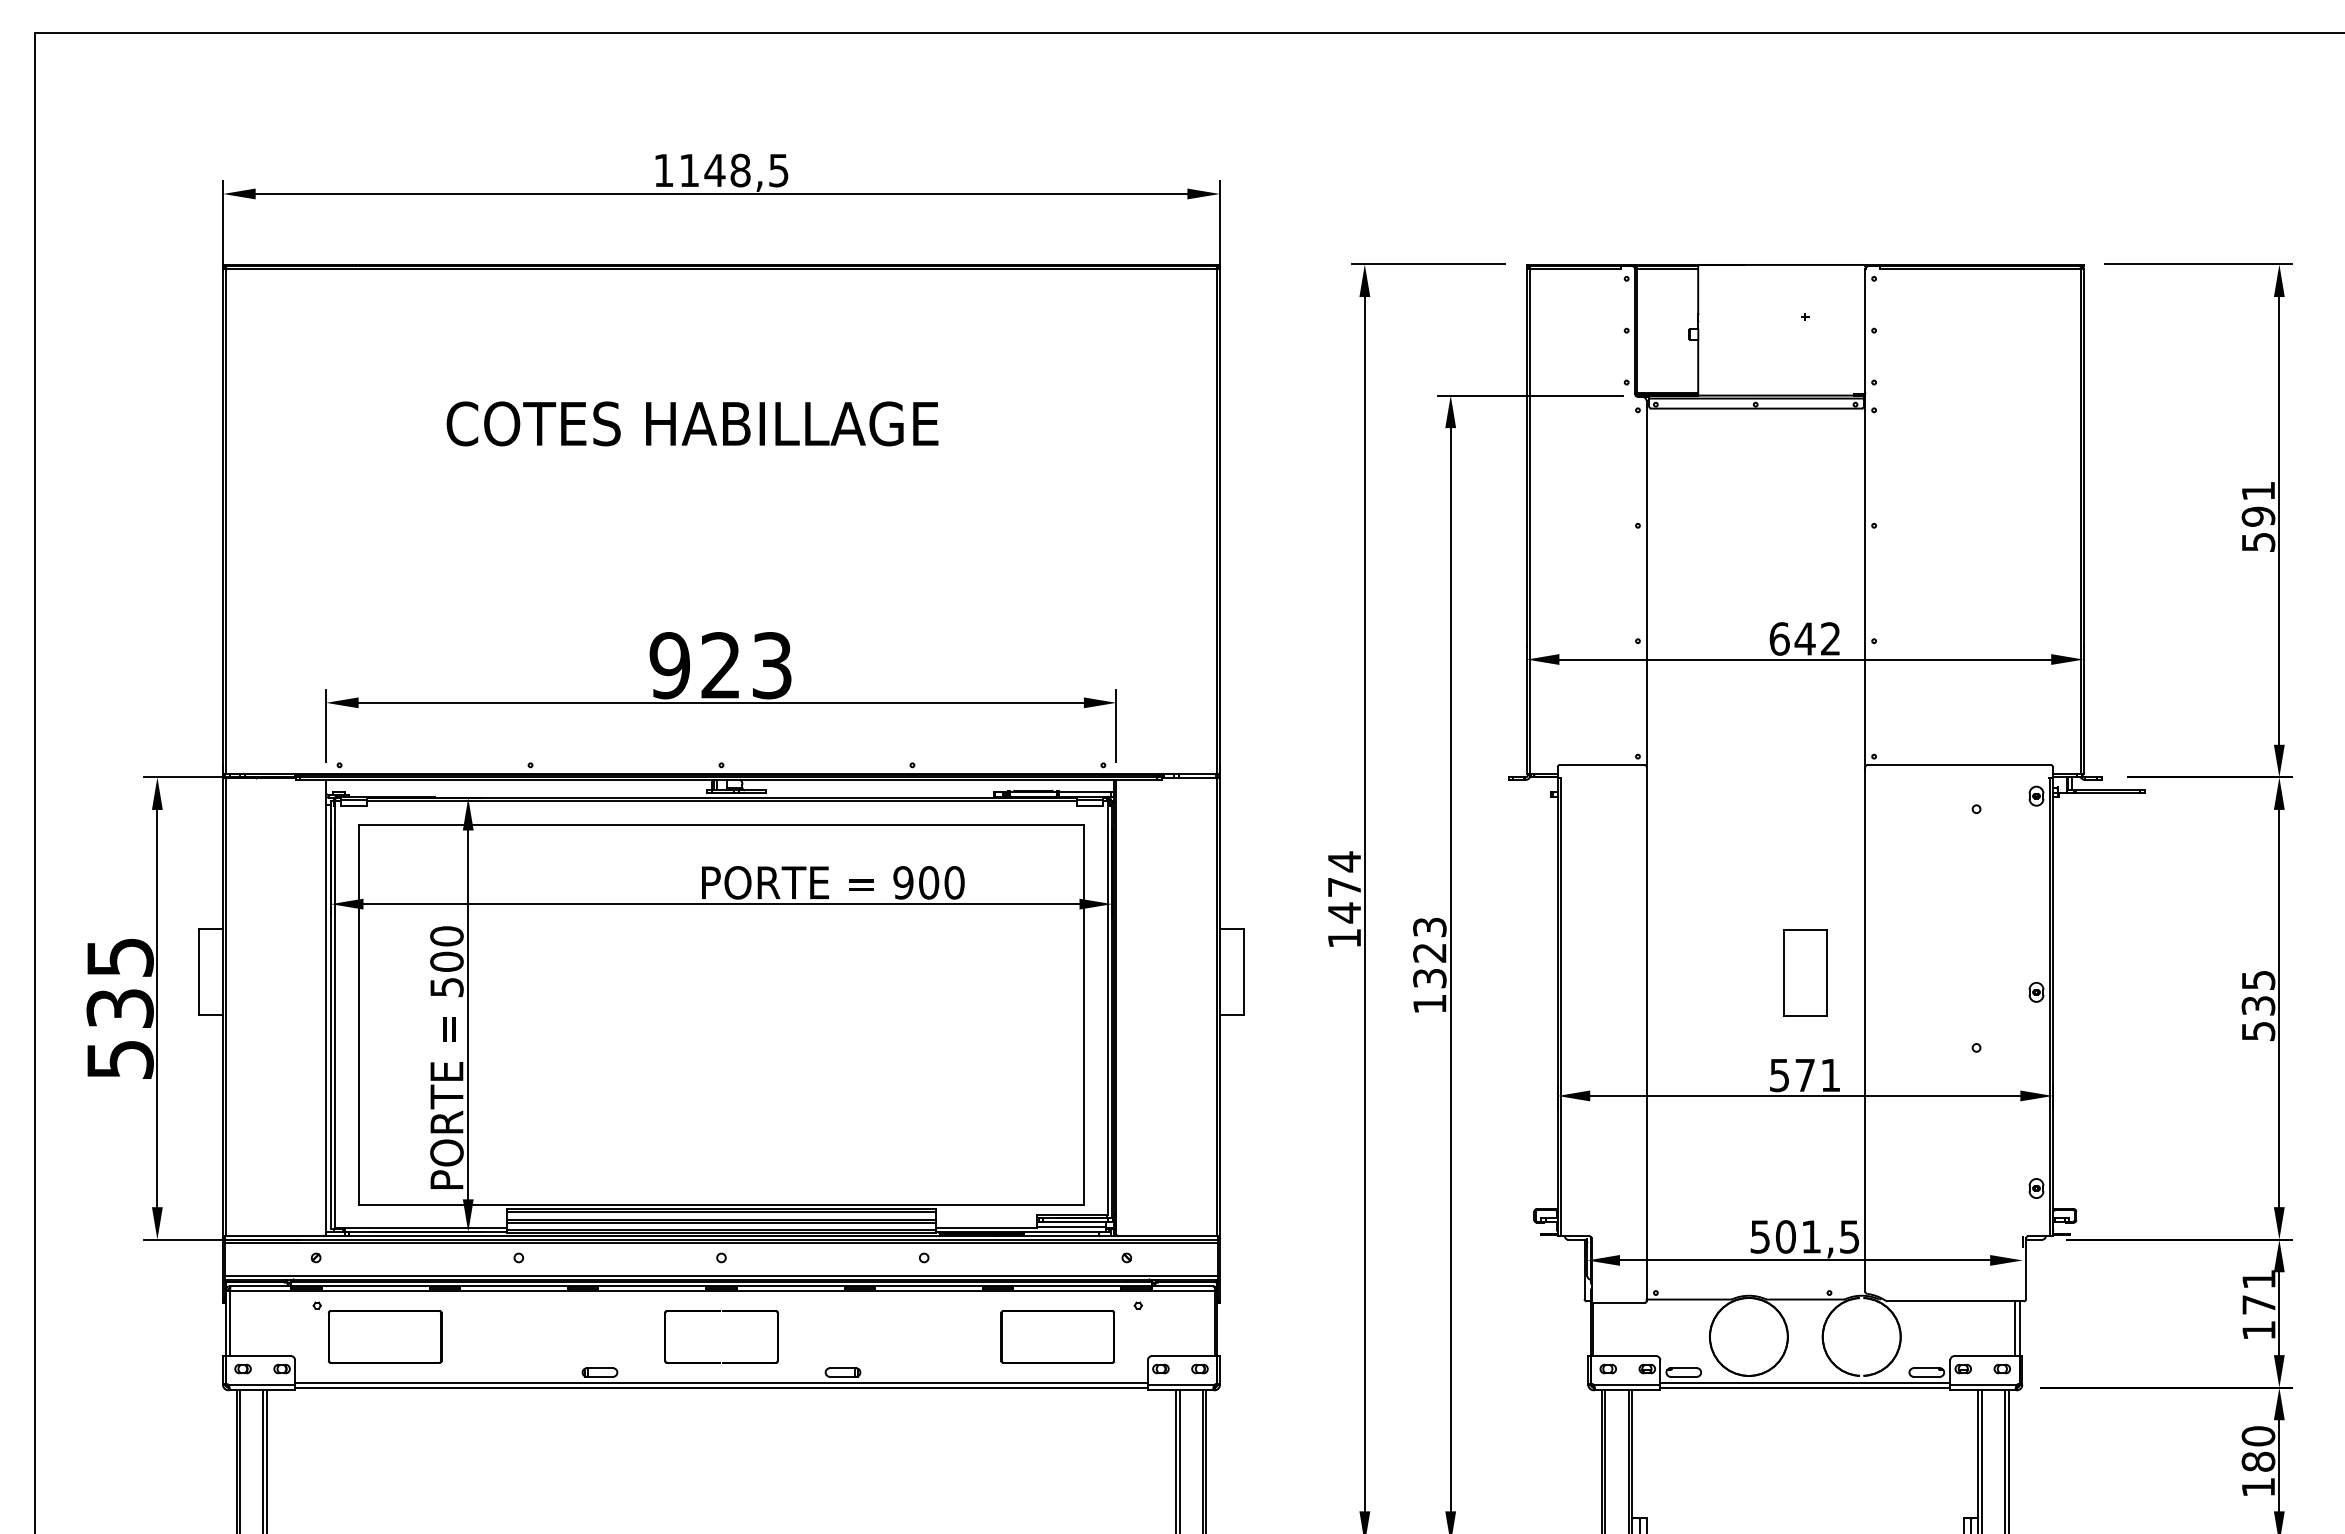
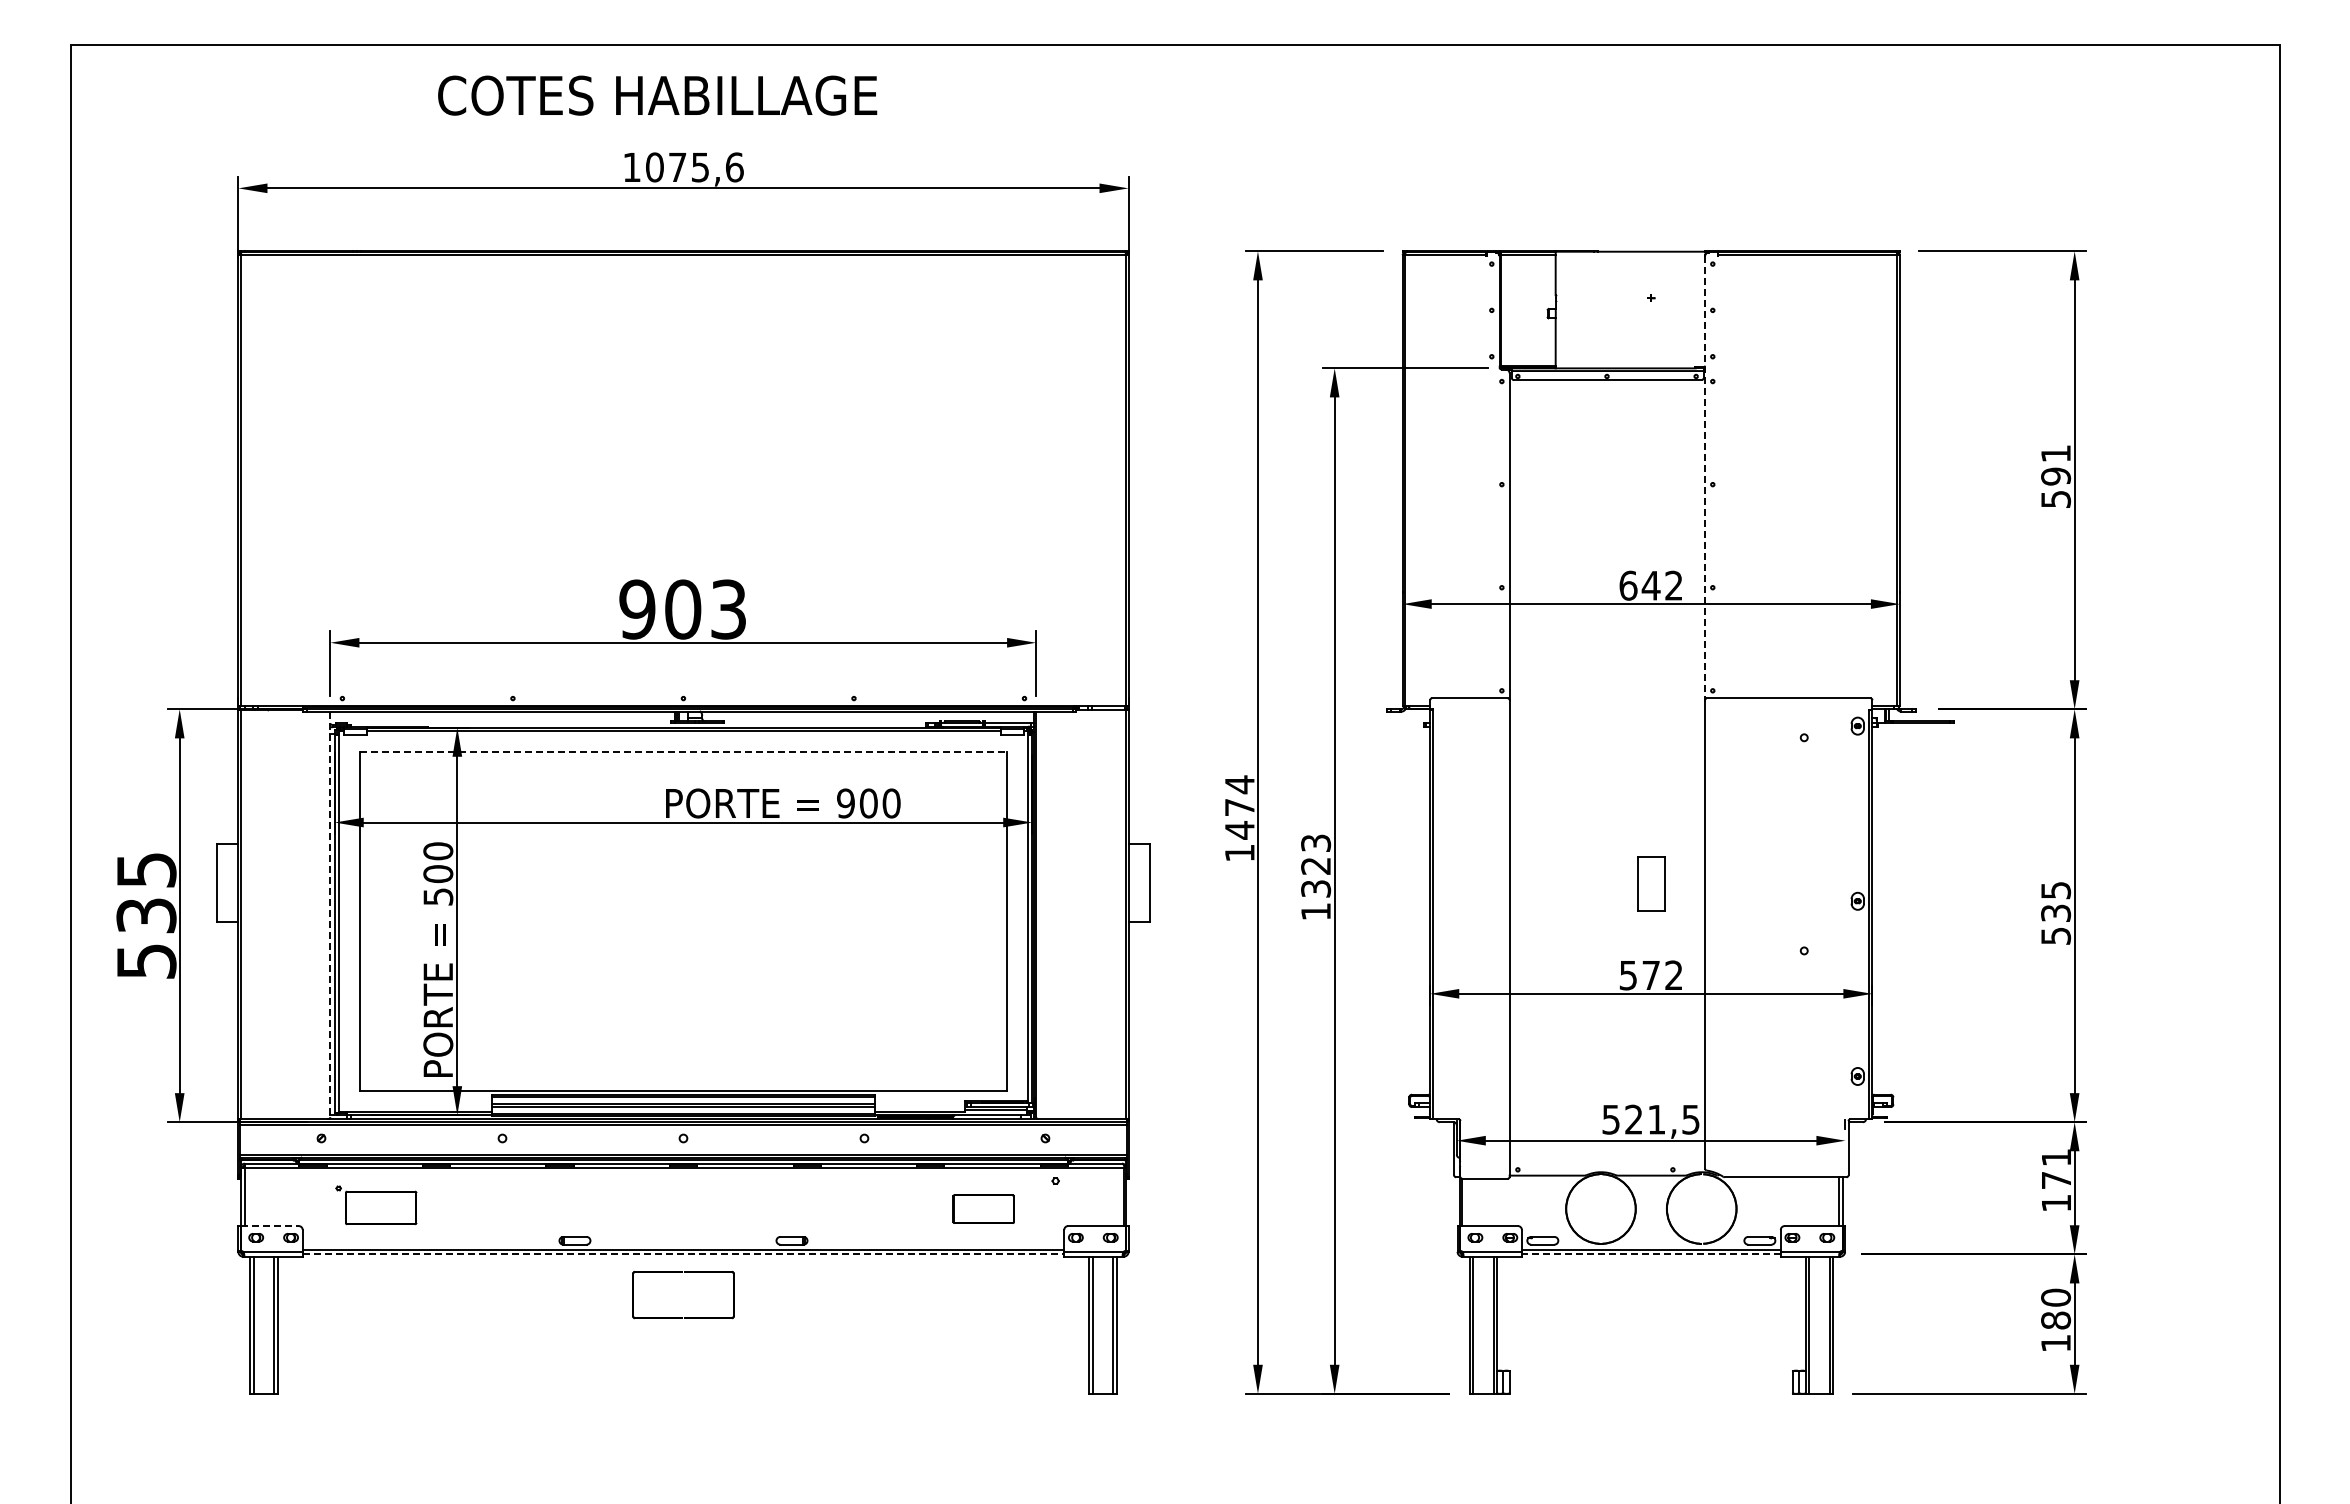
text: (733, 170) -> (694, 167), 1148,5 -> 1075,6
text: (692, 423) -> (657, 95), moved
line: (1865, 520) -> (1705, 479), solid -> dashed
text: (721, 665) -> (683, 609), 923 -> 903
line: (721, 824) -> (683, 751), solid -> dashed
part: (1805, 972) -> (1651, 883), size x0.7
line: (326, 1008) -> (330, 915), solid -> dashed
text: (1830, 1074) -> (1673, 974), 571 -> 572
text: (1785, 1236) -> (1633, 1119), 501,5 -> 521,5
part: (377, 1332) -> (376, 1205), size x0.7
part: (1057, 1337) -> (983, 1209), size x0.6
line: (259, 1356) -> (270, 1226), solid -> dashed
part: (720, 1362) -> (682, 1317), moved
line: (721, 1387) -> (683, 1254), solid -> dashed
line: (1804, 1387) -> (1650, 1254), solid -> dashed

